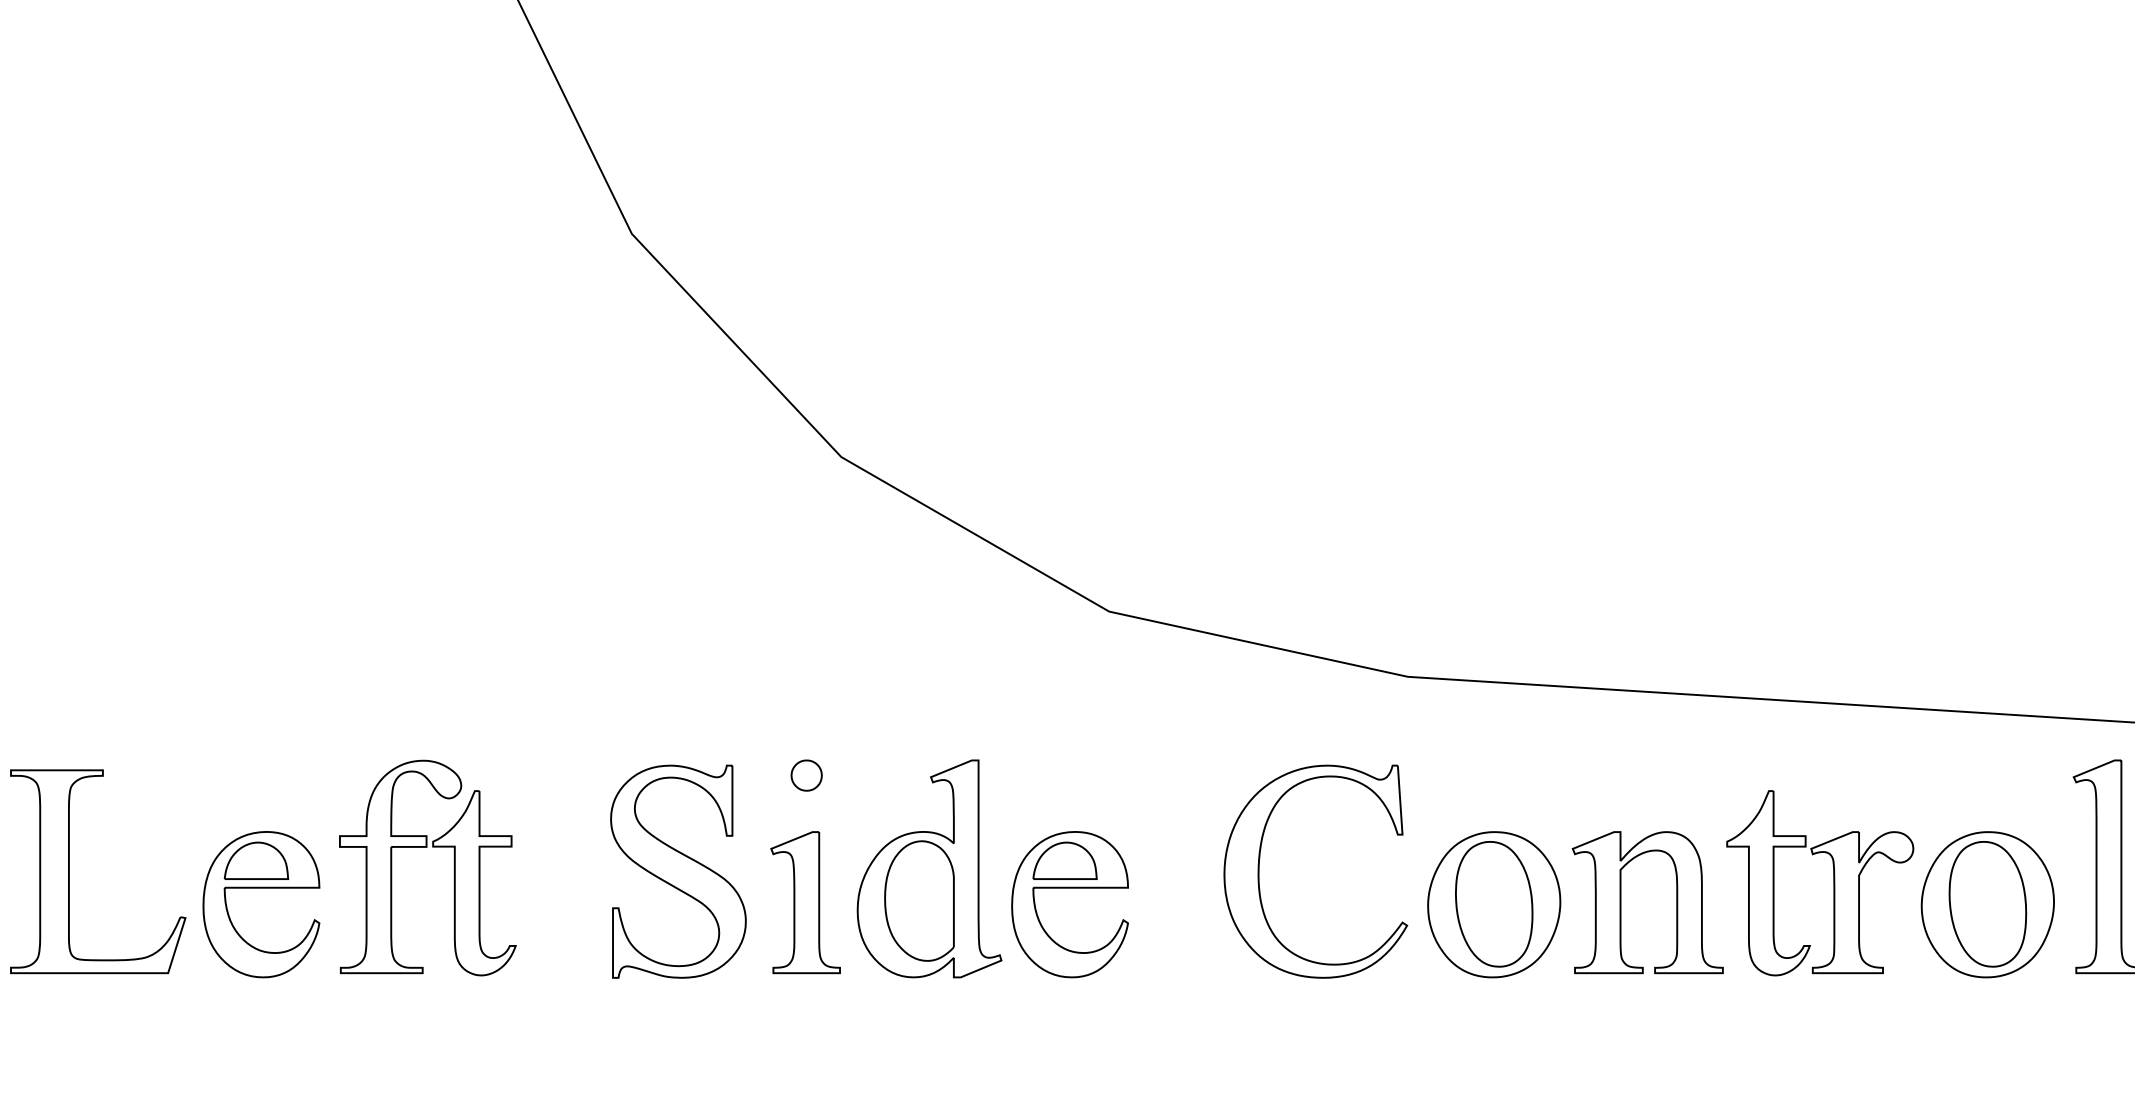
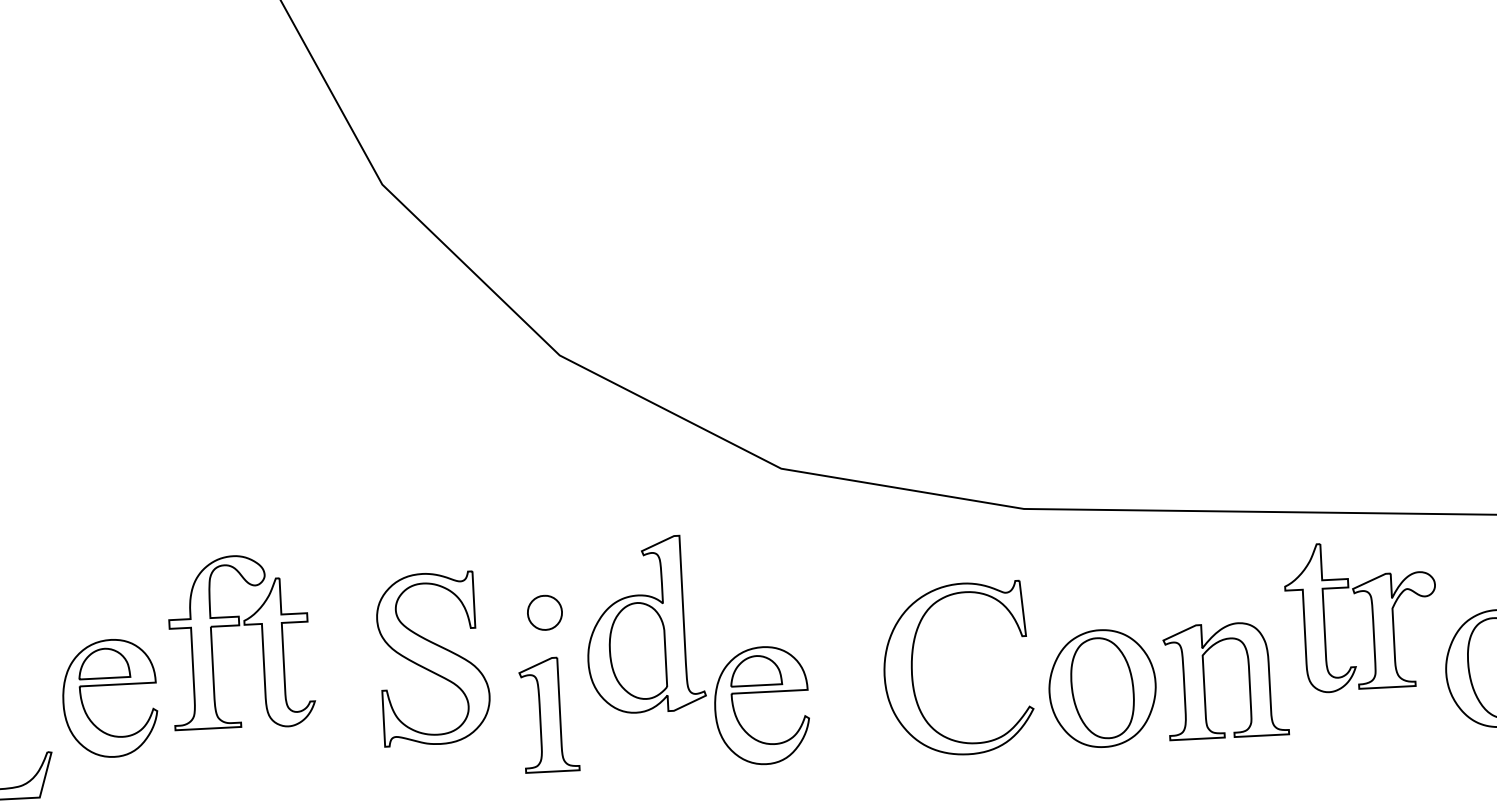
part: (806, 775) -> (544, 612), size x1.4
part: (427, 847) -> (240, 625), moved
part: (929, 868) -> (644, 624), moved
part: (678, 871) -> (433, 658), moved
part: (1833, 883) -> (1372, 615), moved
part: (261, 888) -> (109, 685), moved

